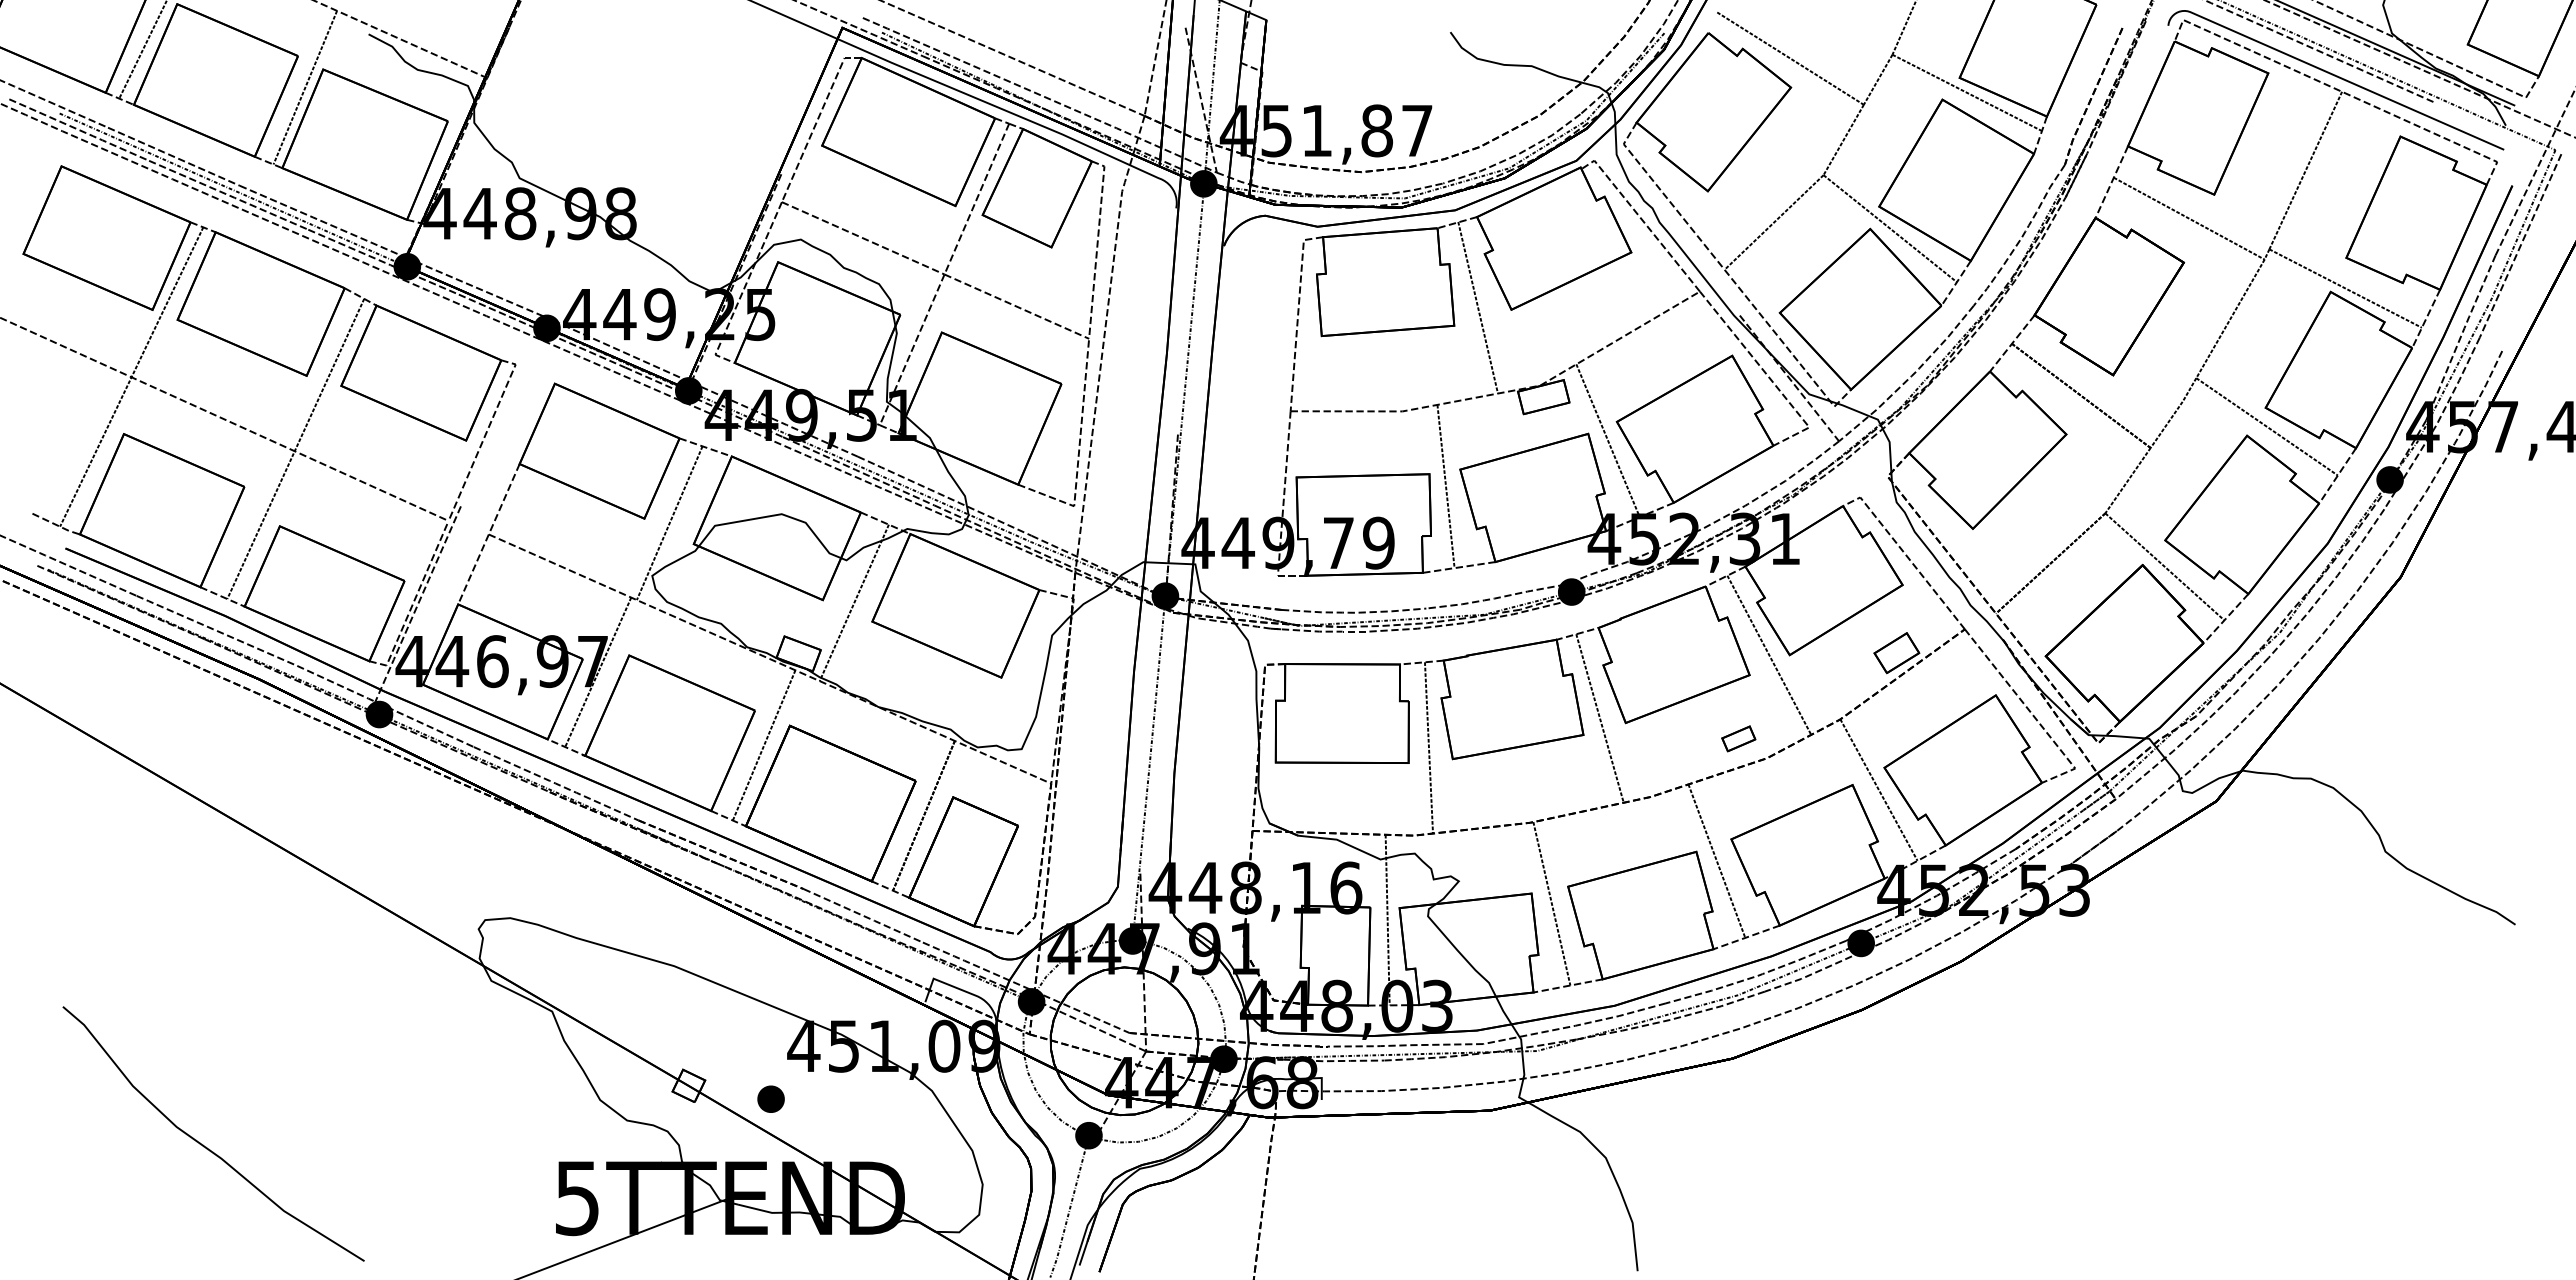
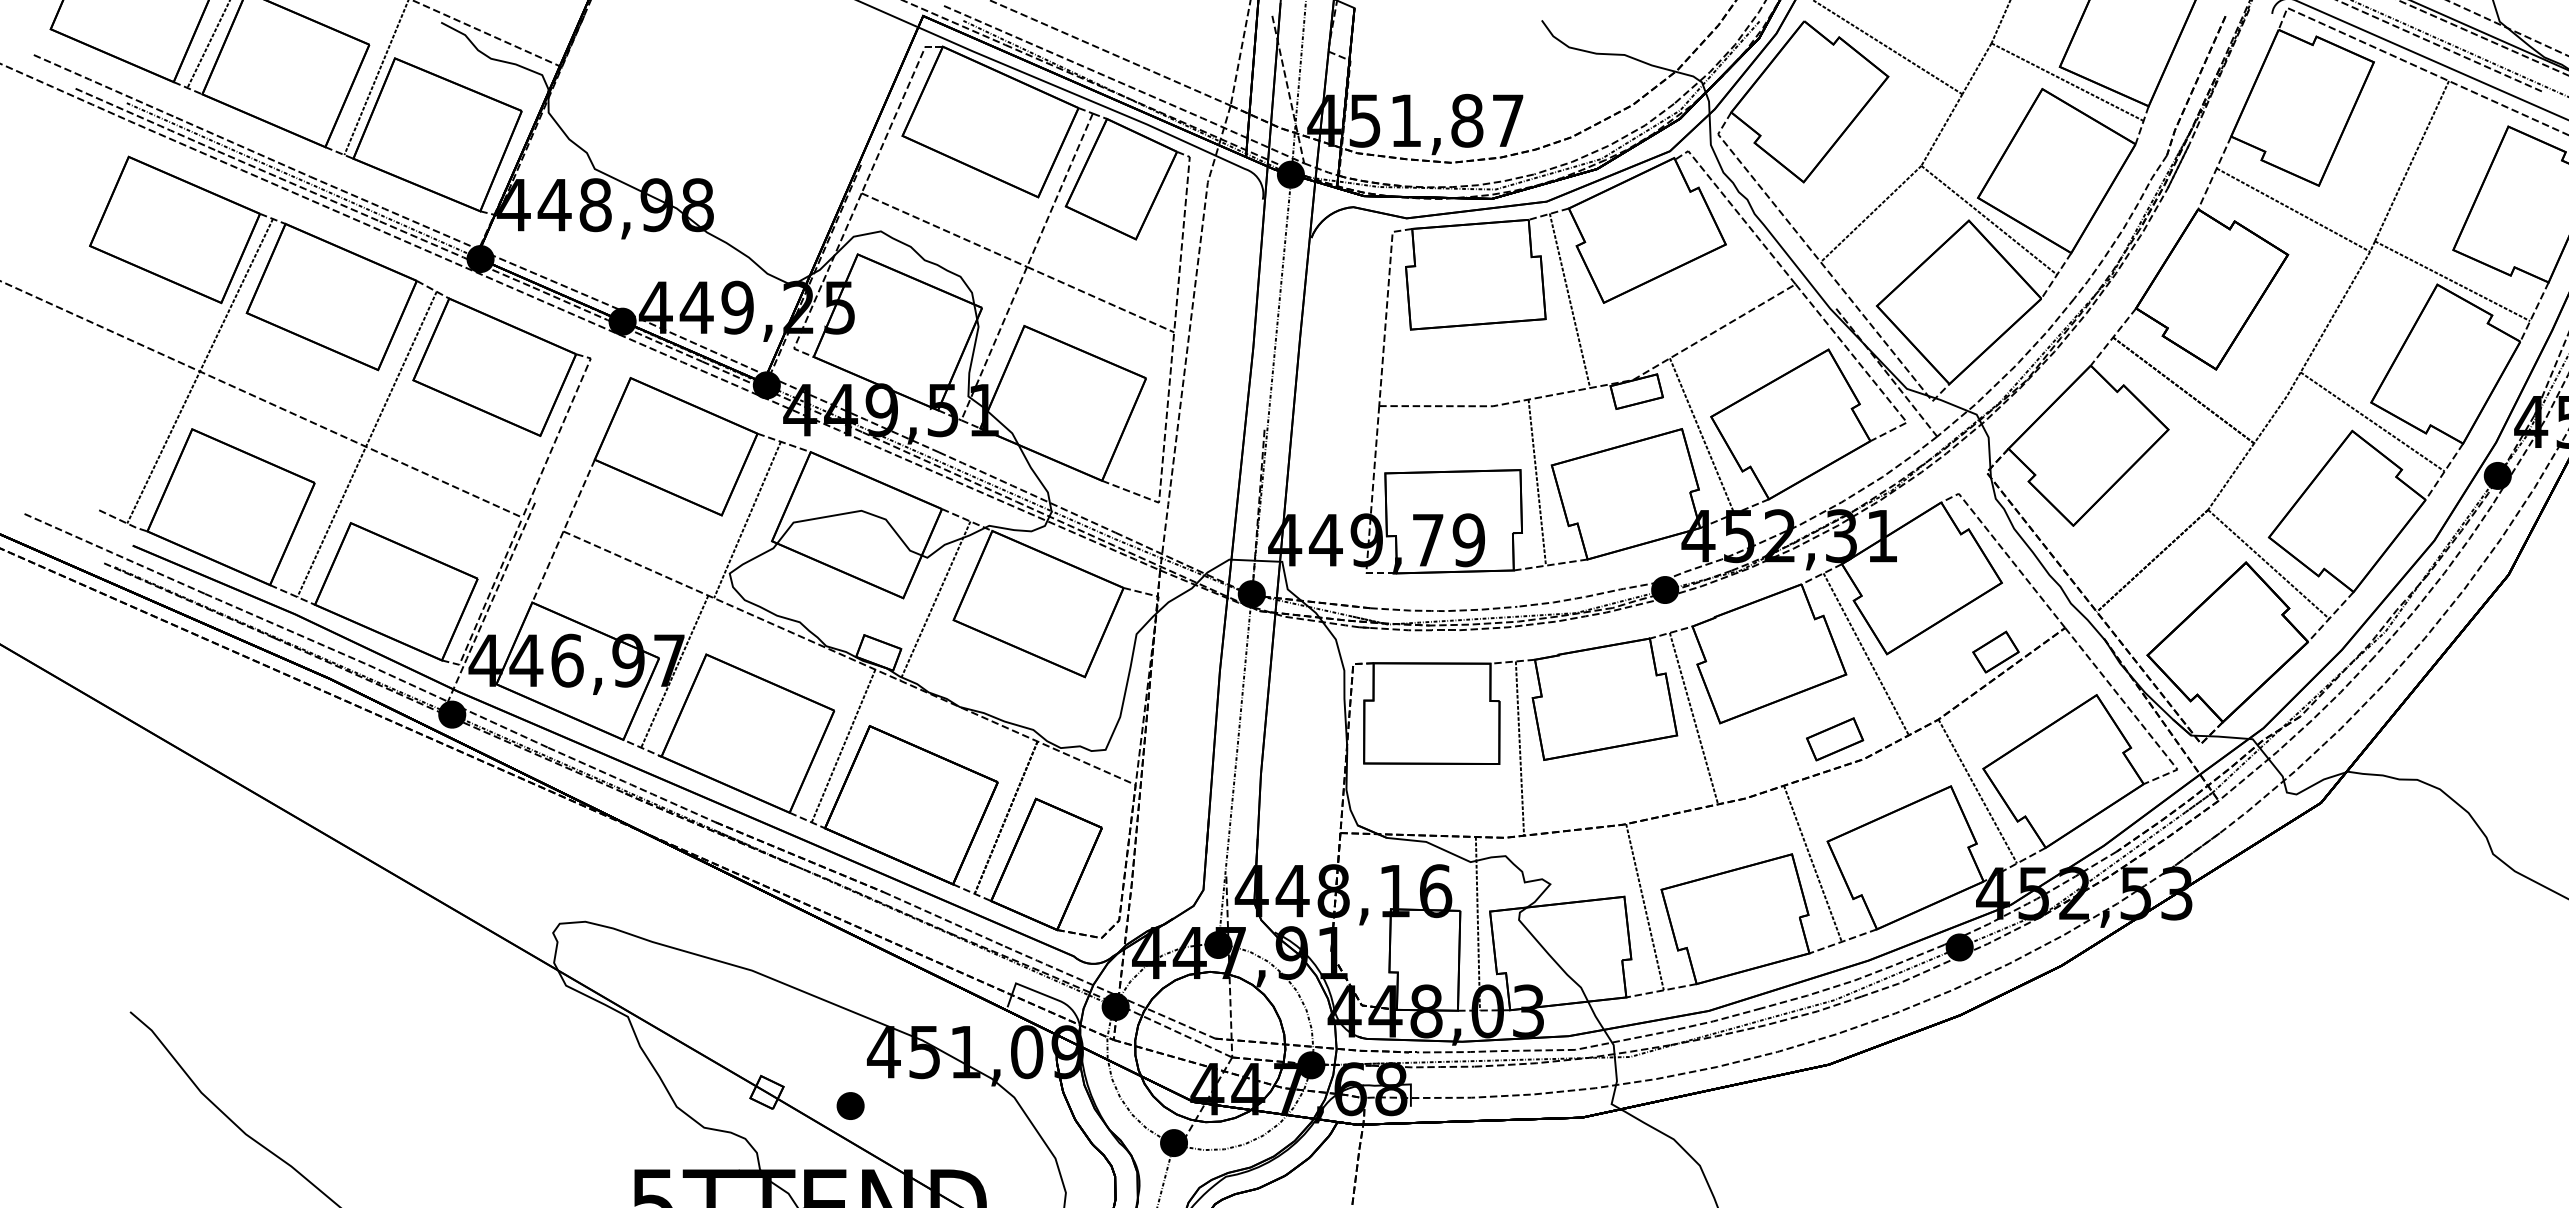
part: (1738, 738) -> (1834, 739), size x1.67

